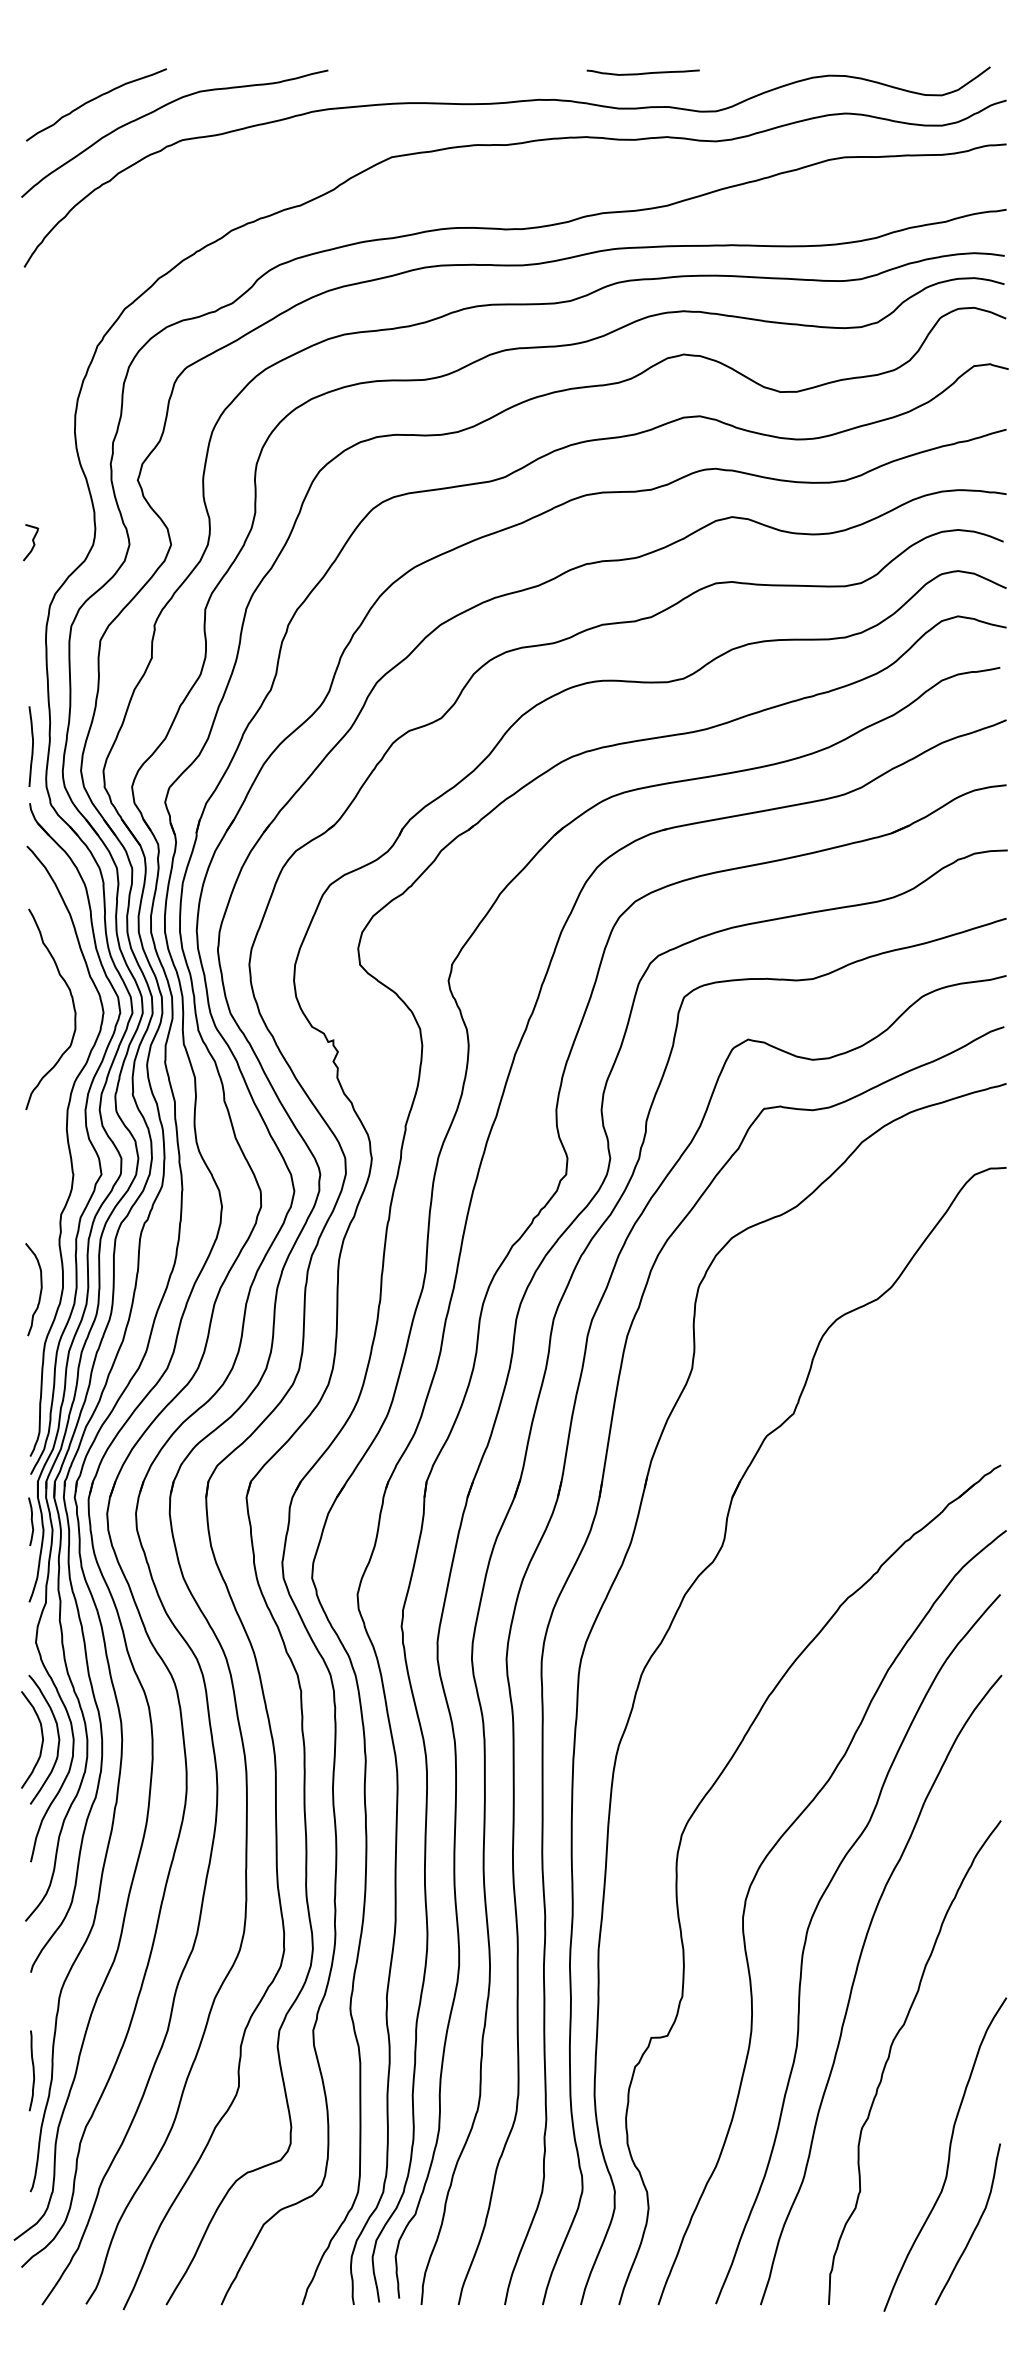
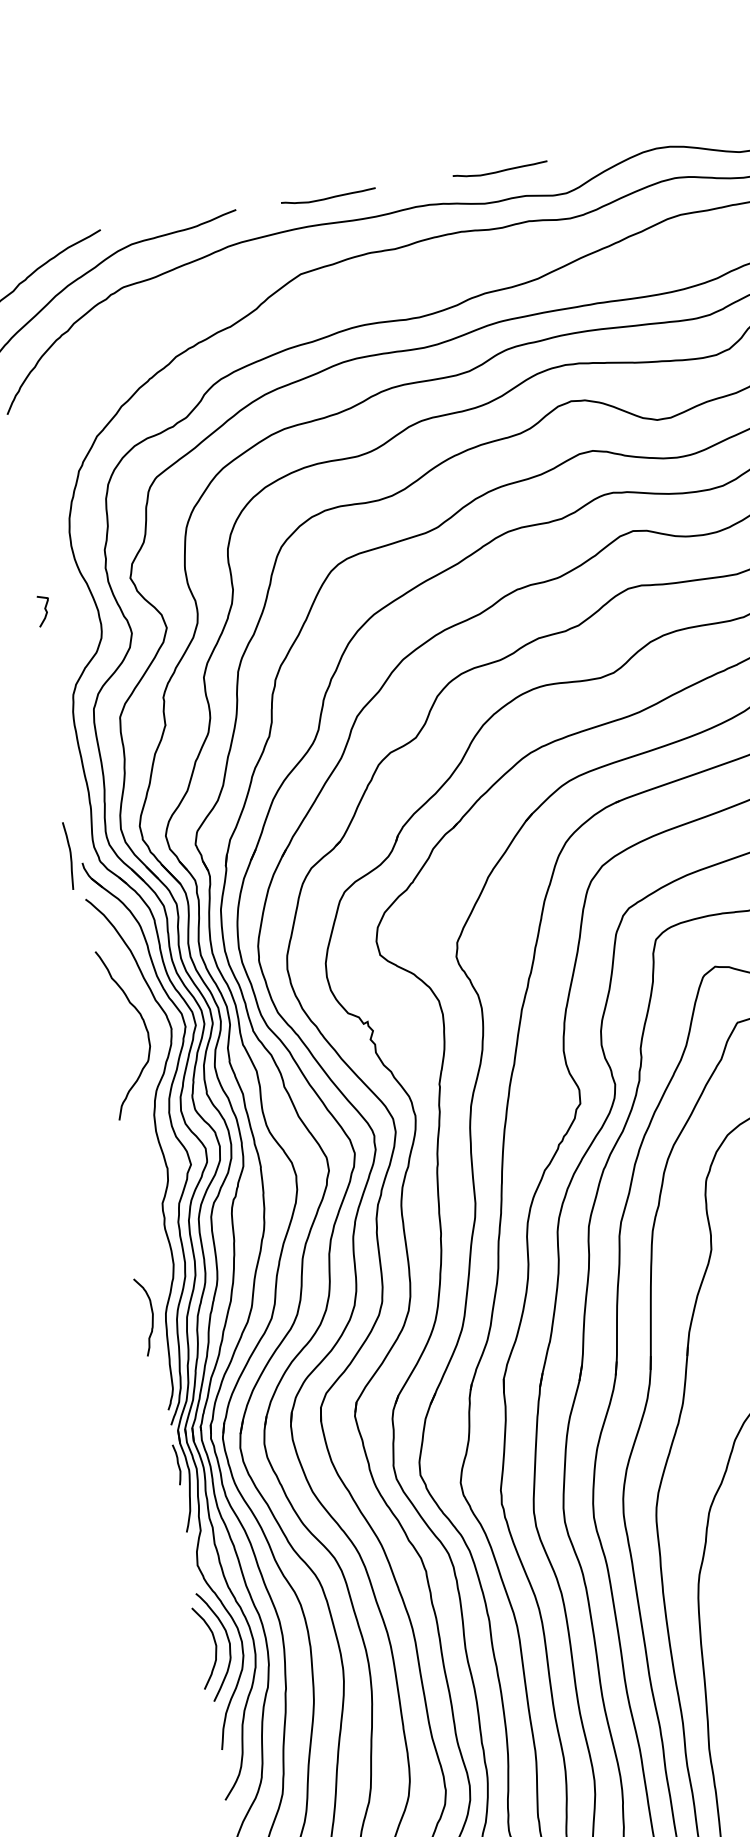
curve: (437, 72) -> (327, 197), added
curve: (32, 542) -> (45, 610), moved
curve: (31, 747) -> (69, 856), moved
curve: (40, 1289) -> (152, 1315), moved

